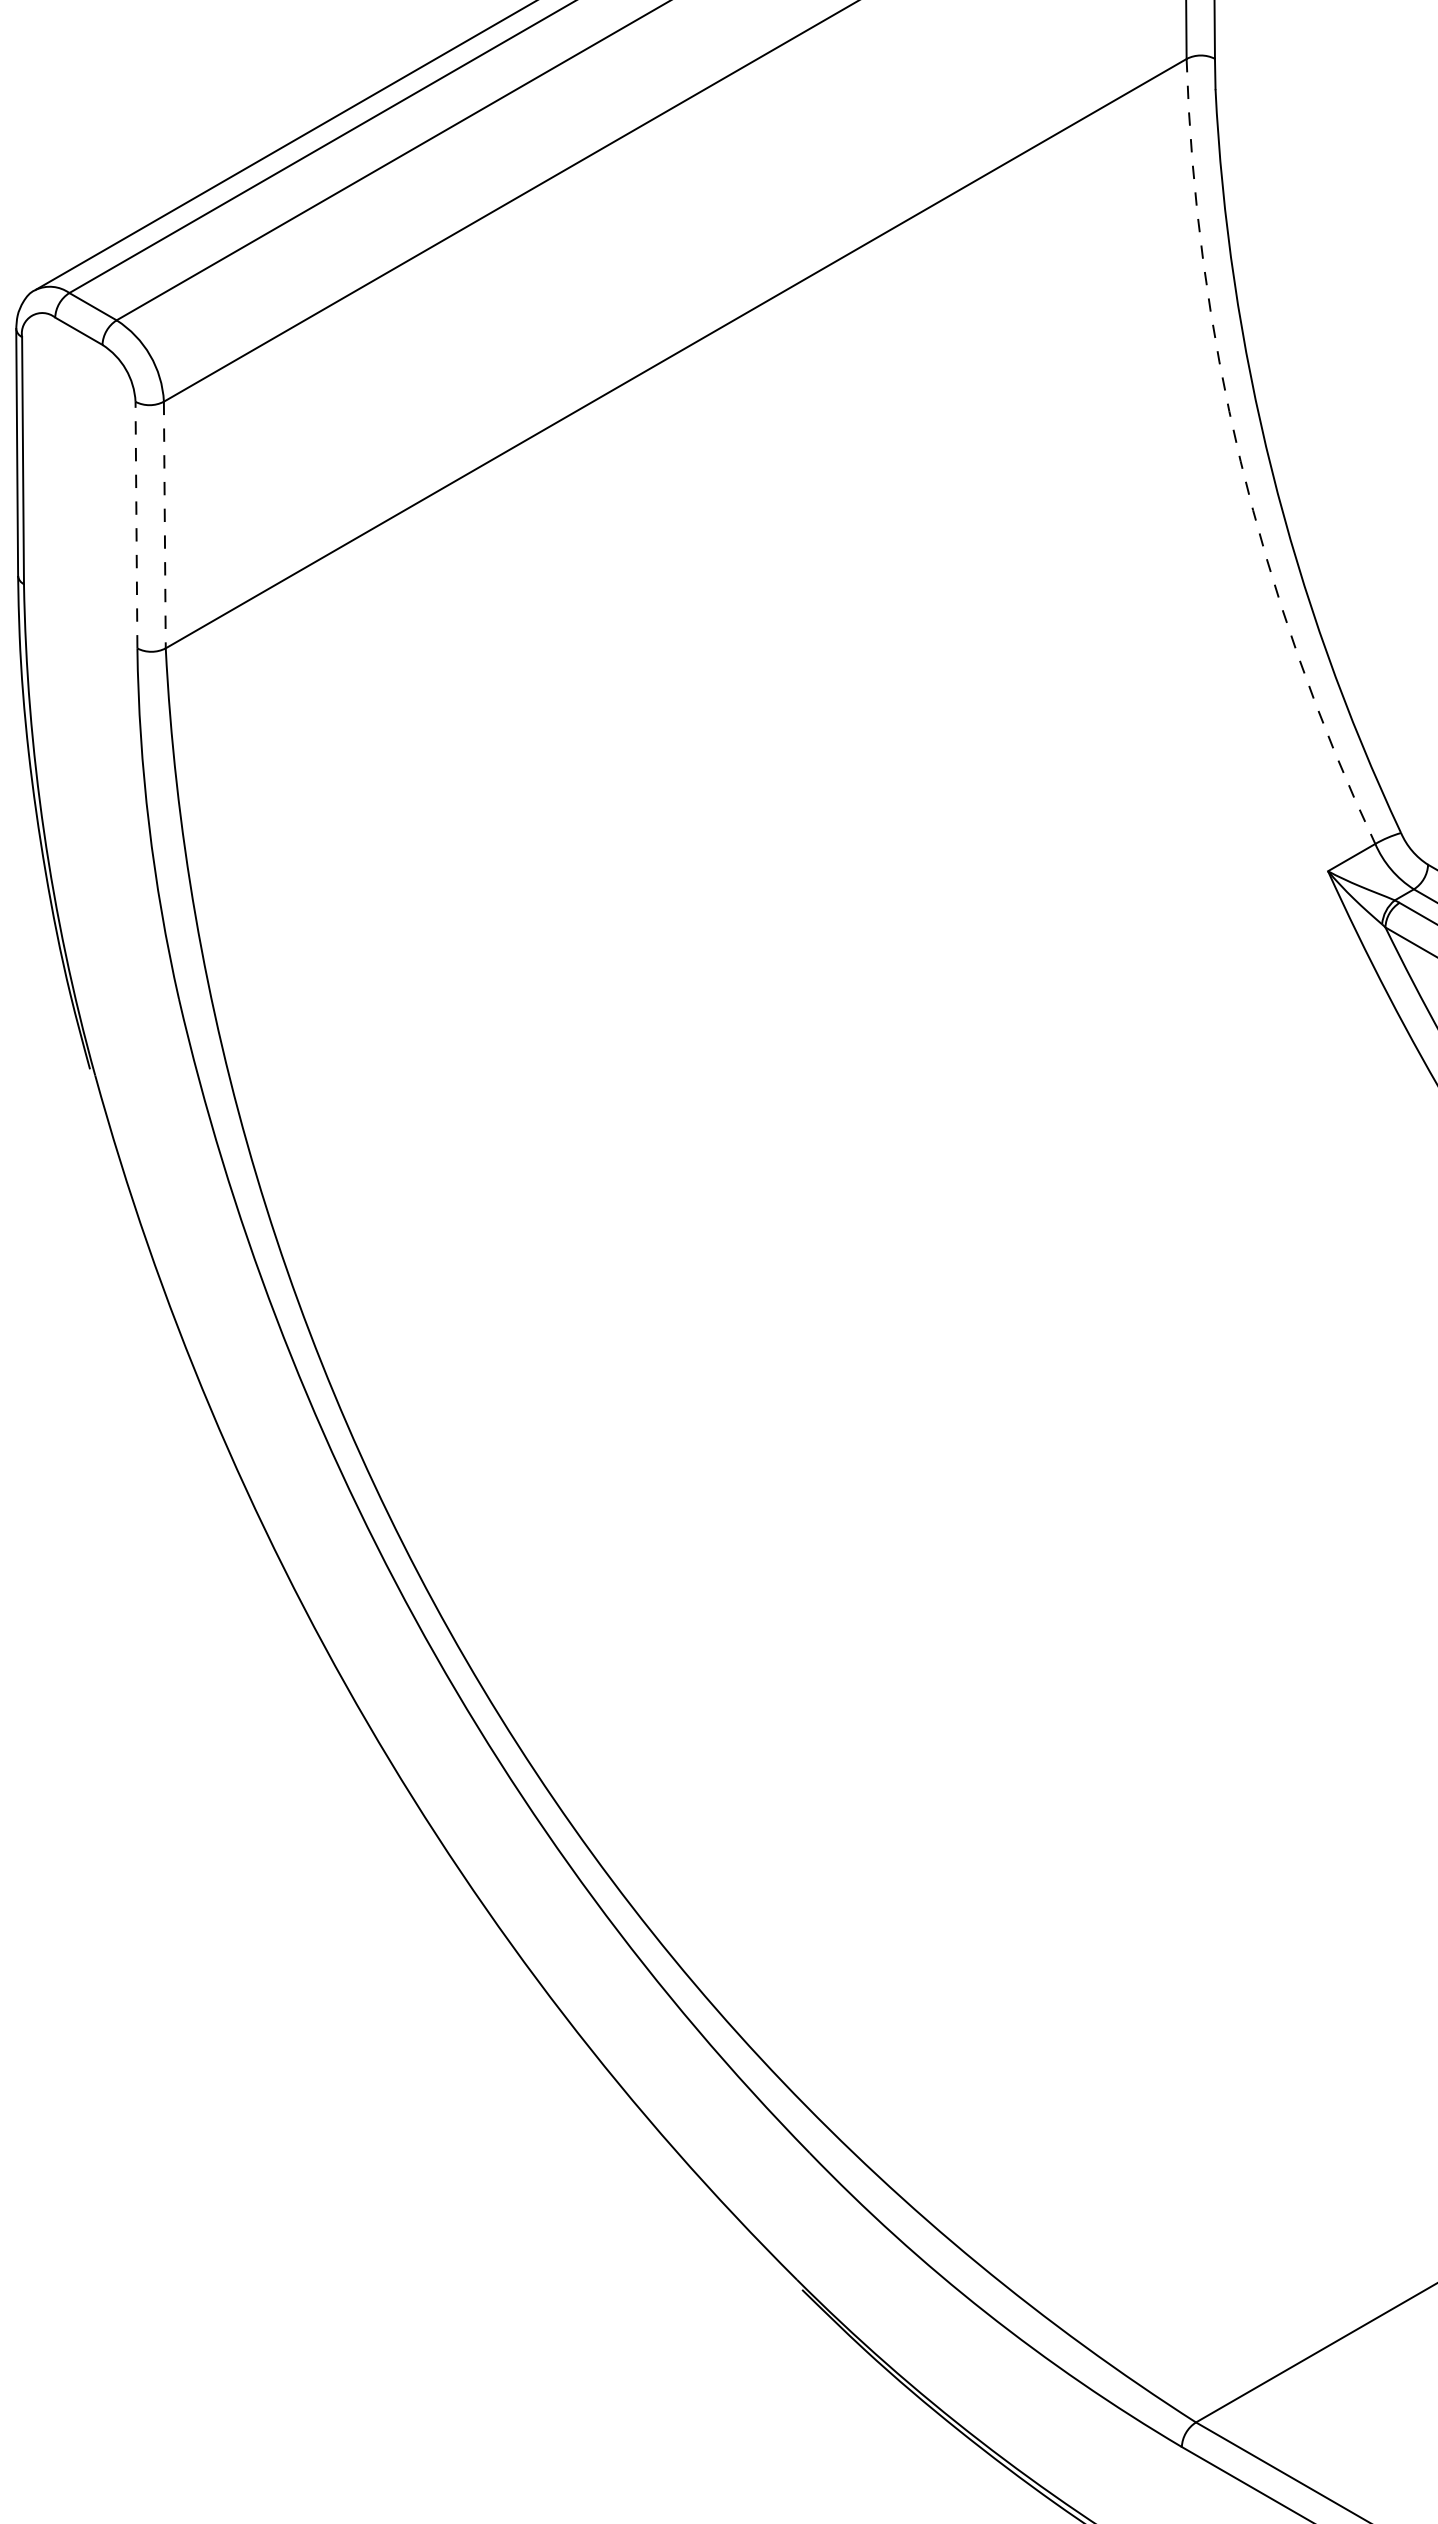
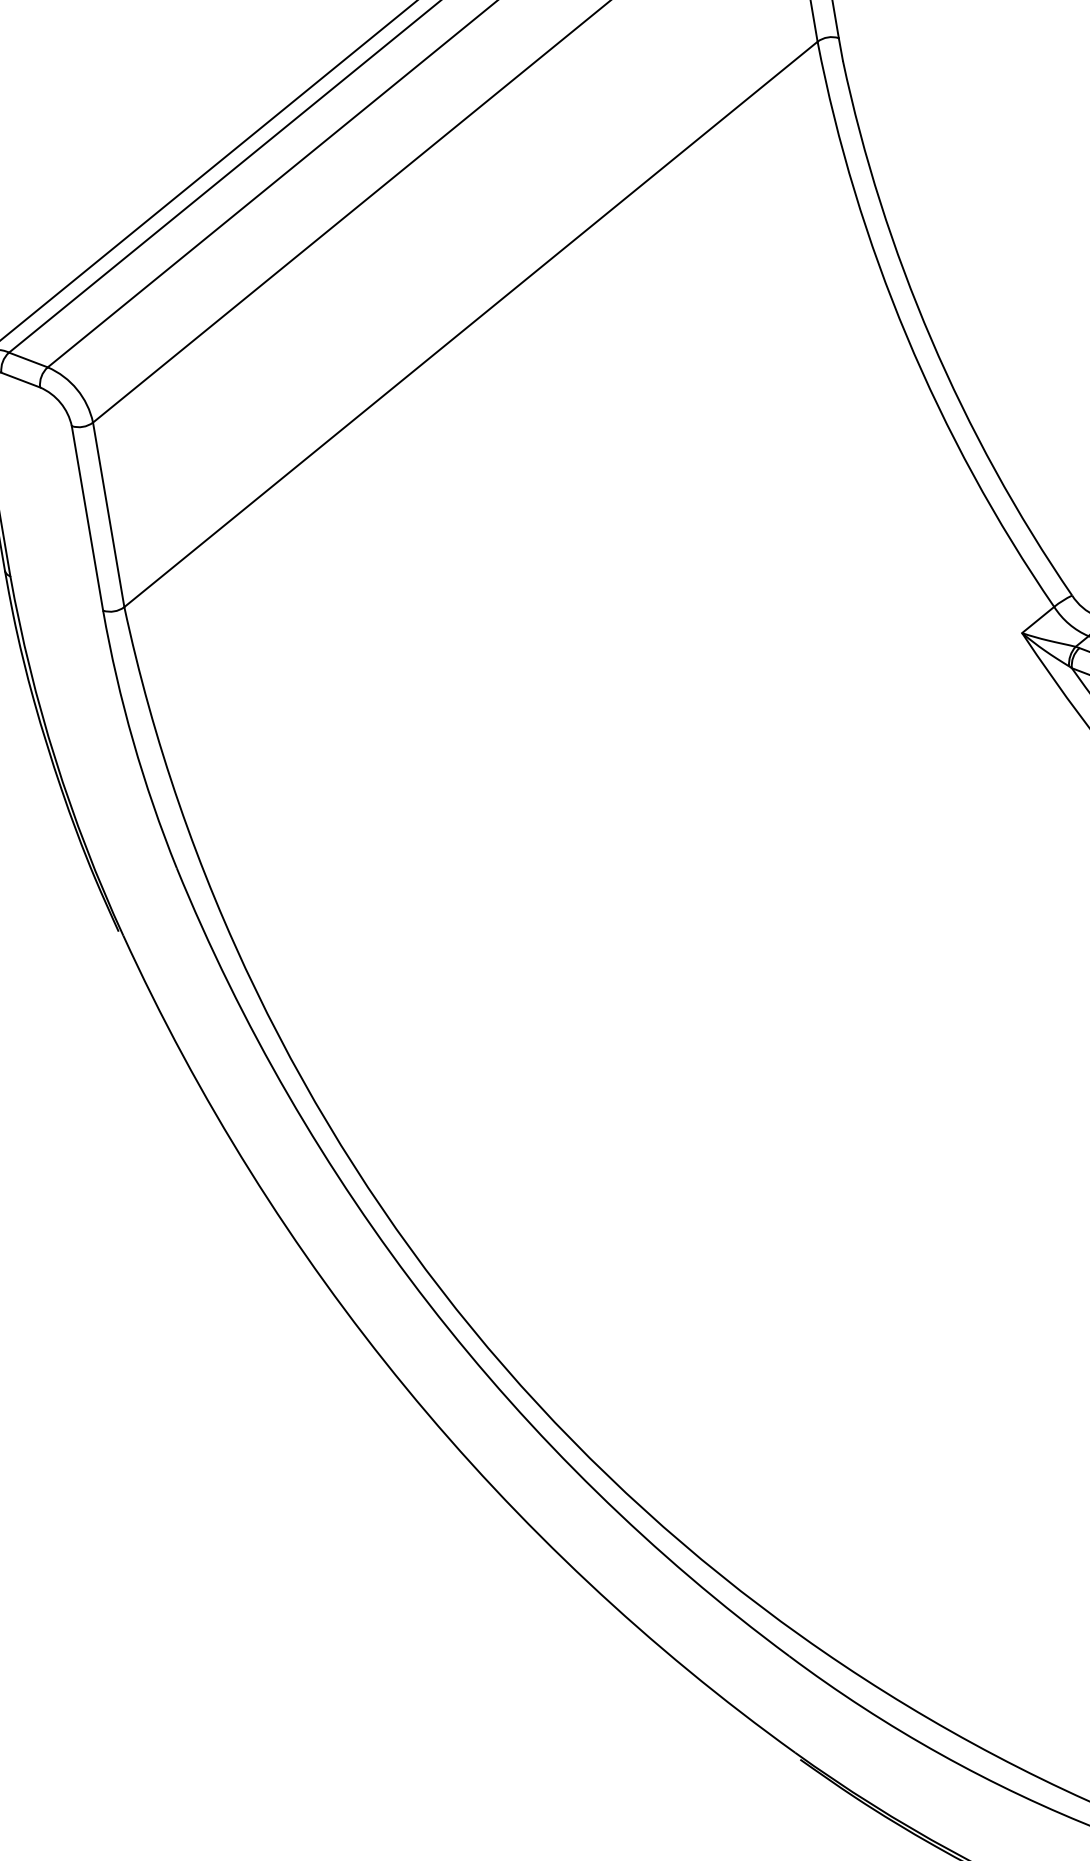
arc: (1240, 461) -> (906, 336), dashed -> solid
line: (136, 524) -> (87, 517), dashed -> solid
line: (164, 525) -> (108, 515), dashed -> solid

